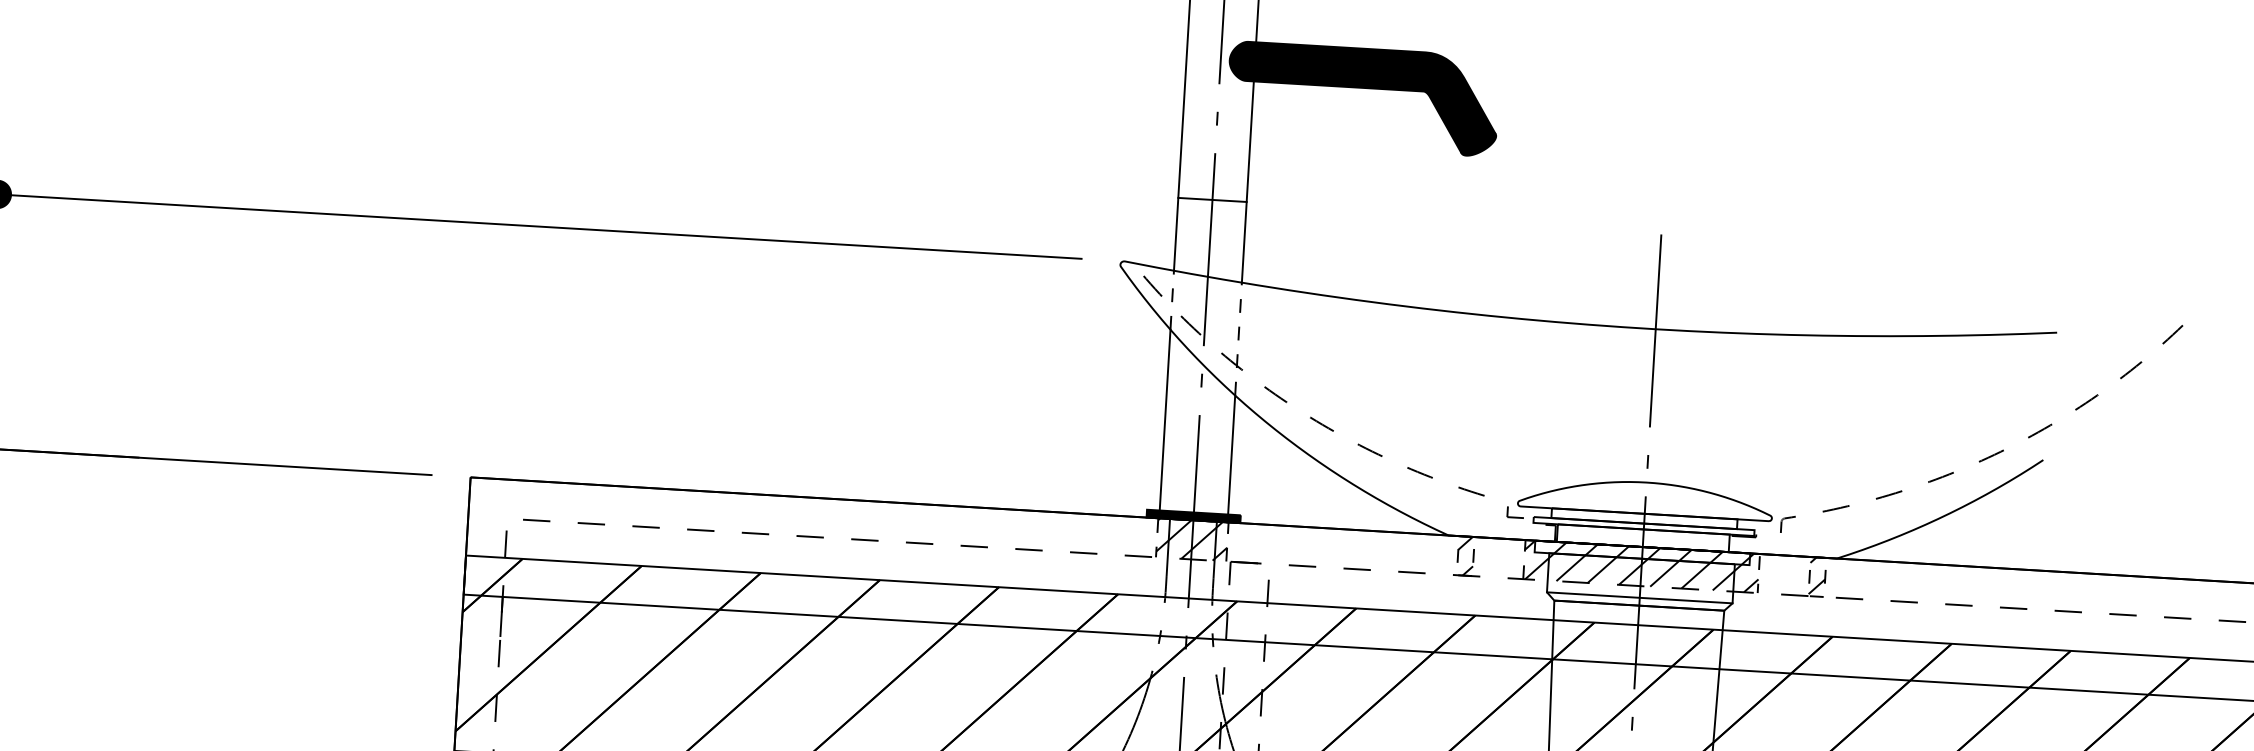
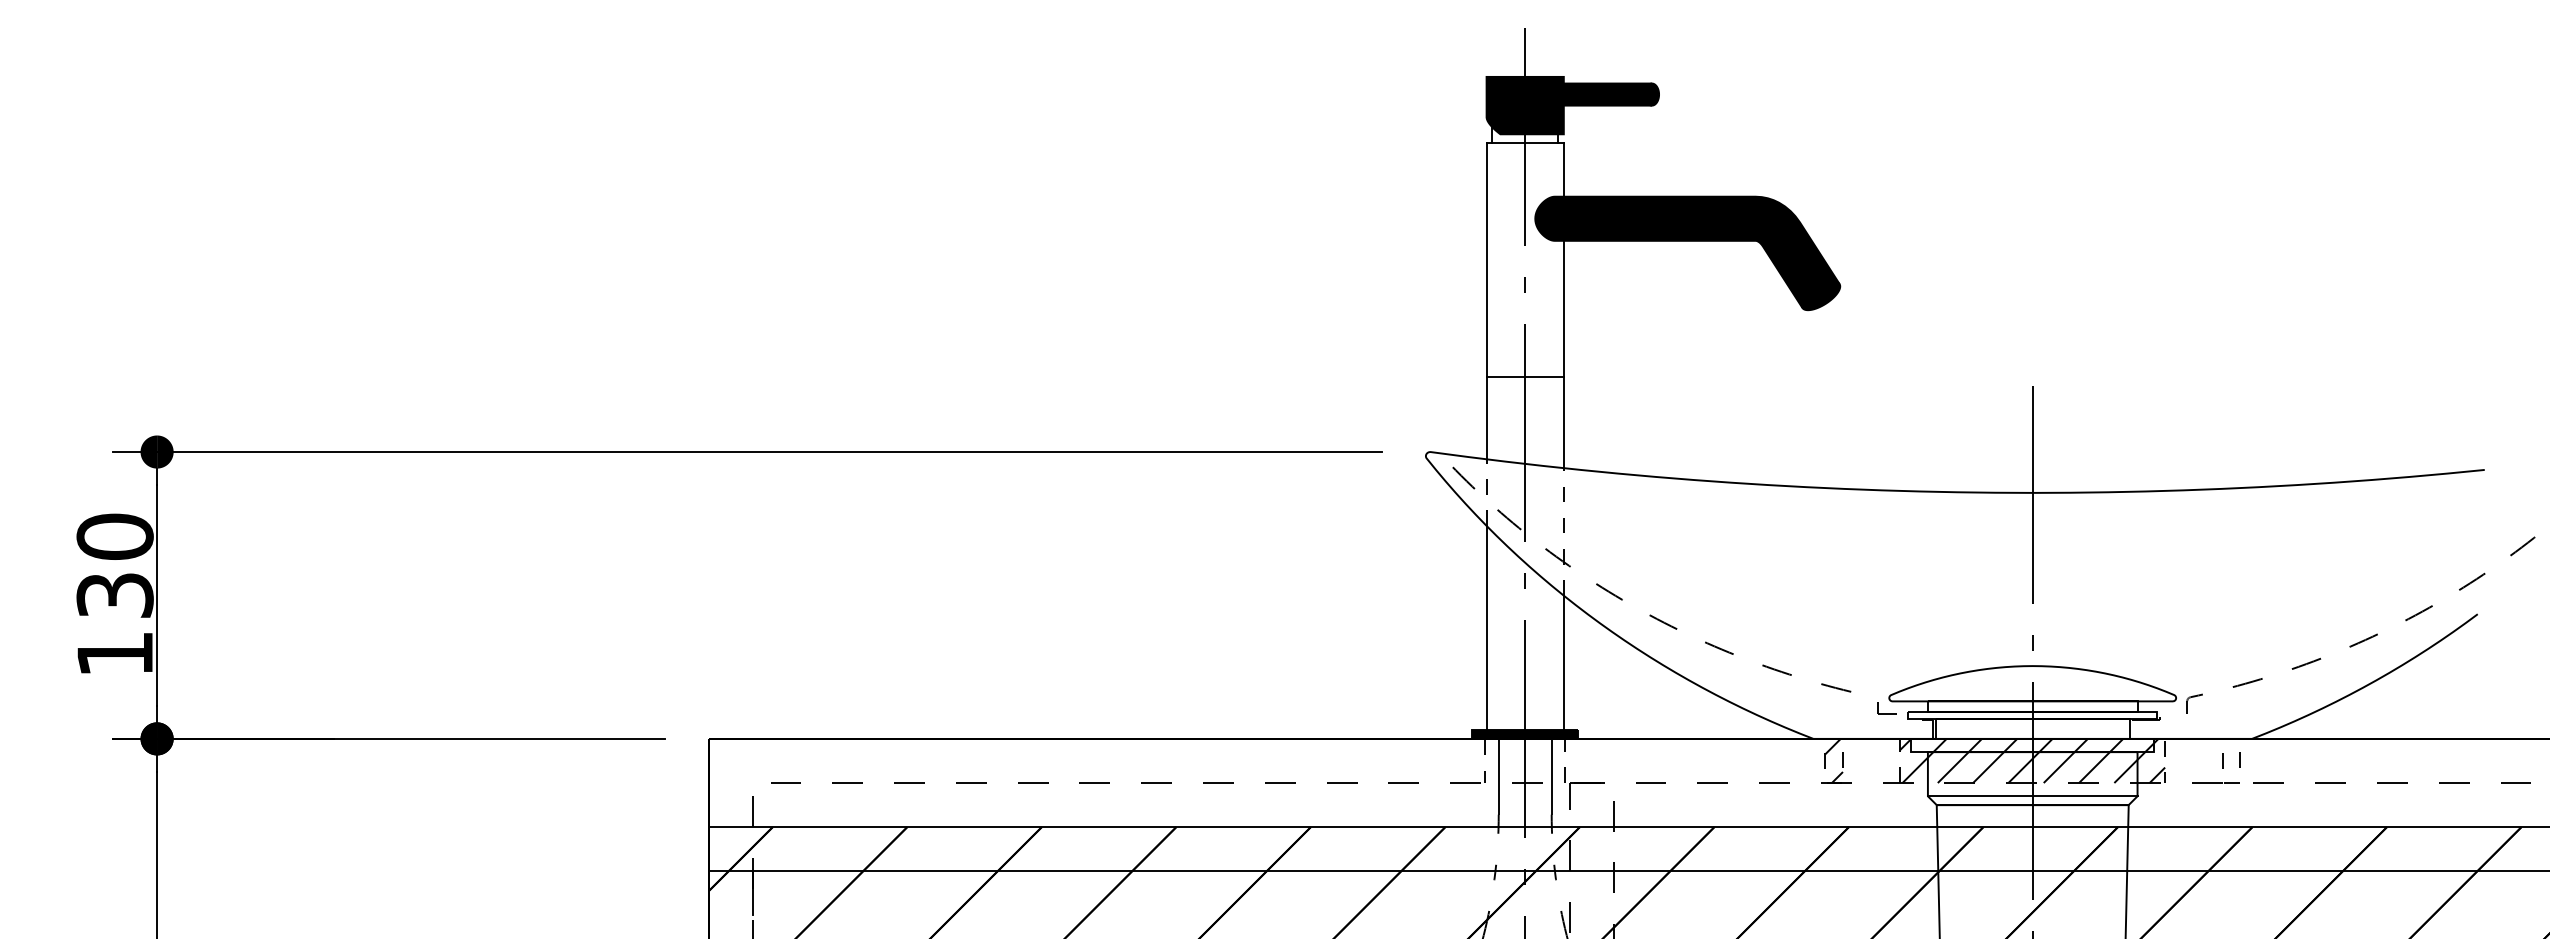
hatch: (1191, 539) -> (1524, 760), removed
hatch: (1817, 575) -> (2231, 759), removed

